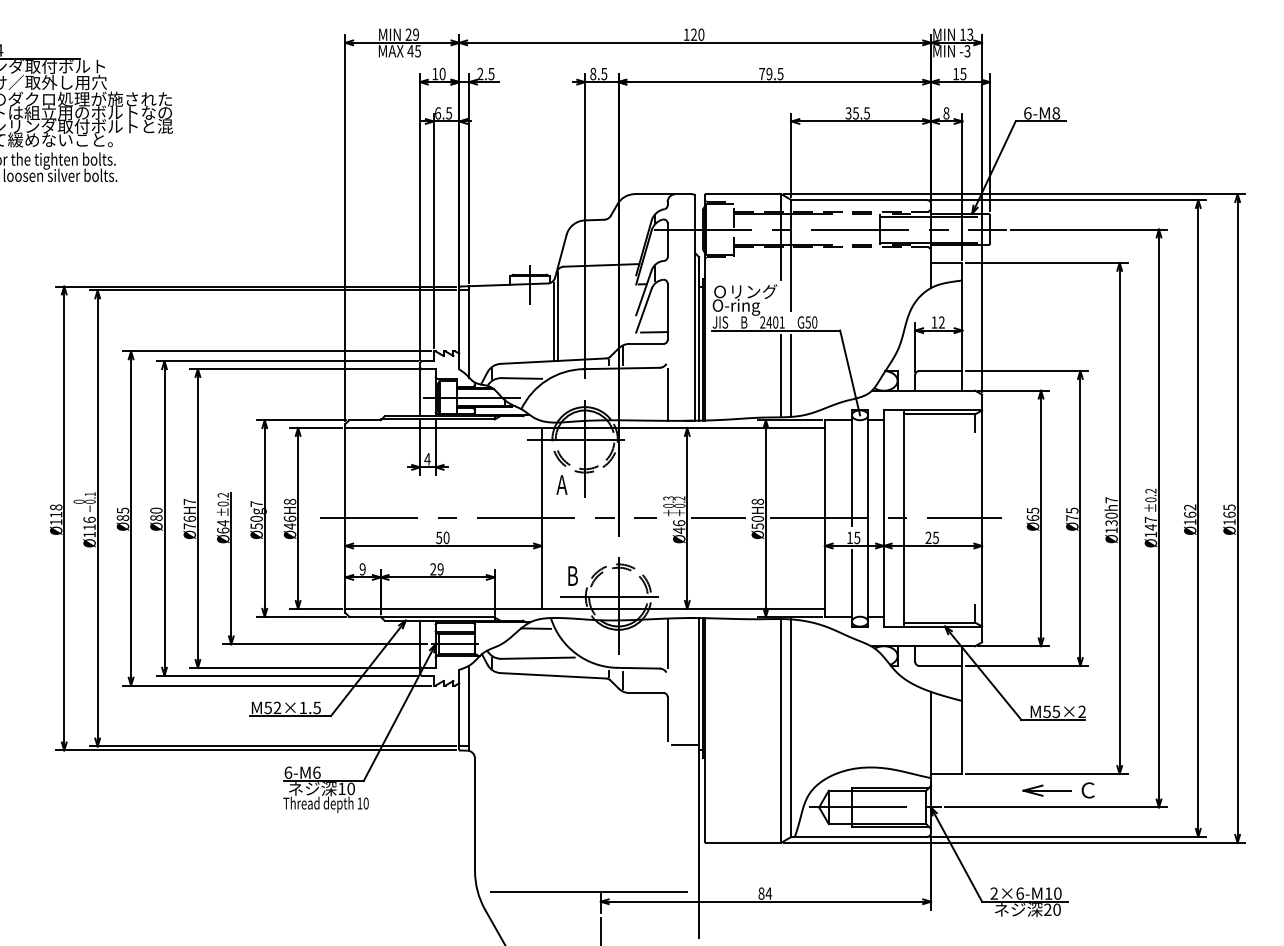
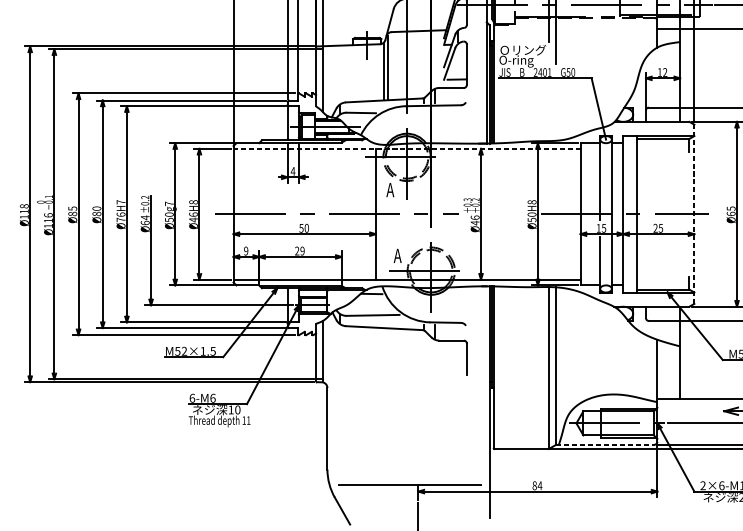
line: (781, 375) -> (549, 110), removed
line: (791, 375) -> (556, 110), removed
line: (667, 394) -> (466, 124), removed
line: (585, 428) -> (407, 149), solid -> dashed
line: (718, 518) -> (503, 214), removed
line: (982, 518) -> (694, 214), solid -> dashed
text: (571, 575) -> (397, 255), B -> A
line: (667, 642) -> (466, 304), removed
line: (685, 745) -> (479, 378), removed
text: (365, 803) -> (248, 420), 10 -> 11
line: (859, 836) -> (605, 444), solid -> dashed

